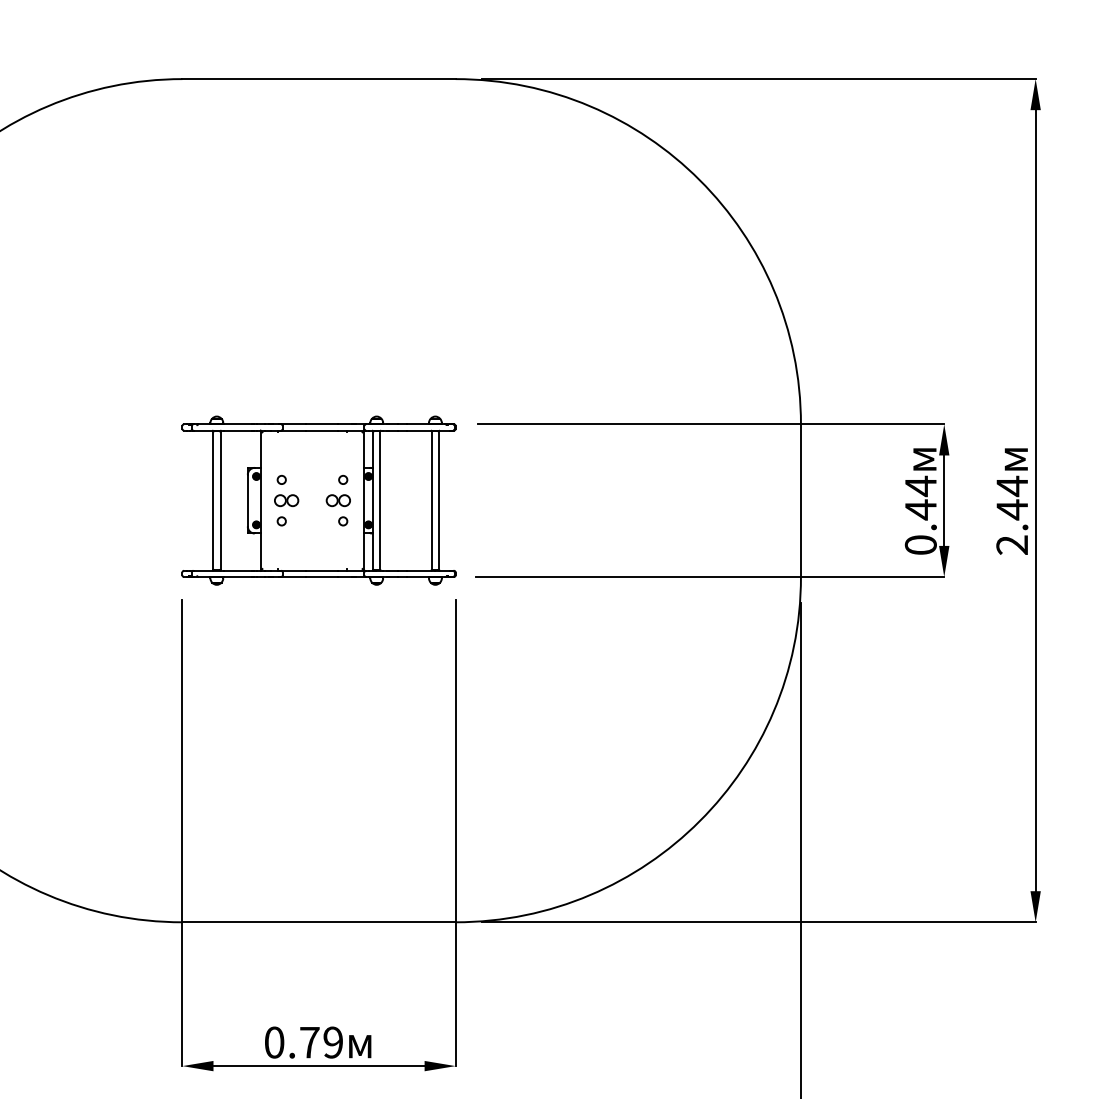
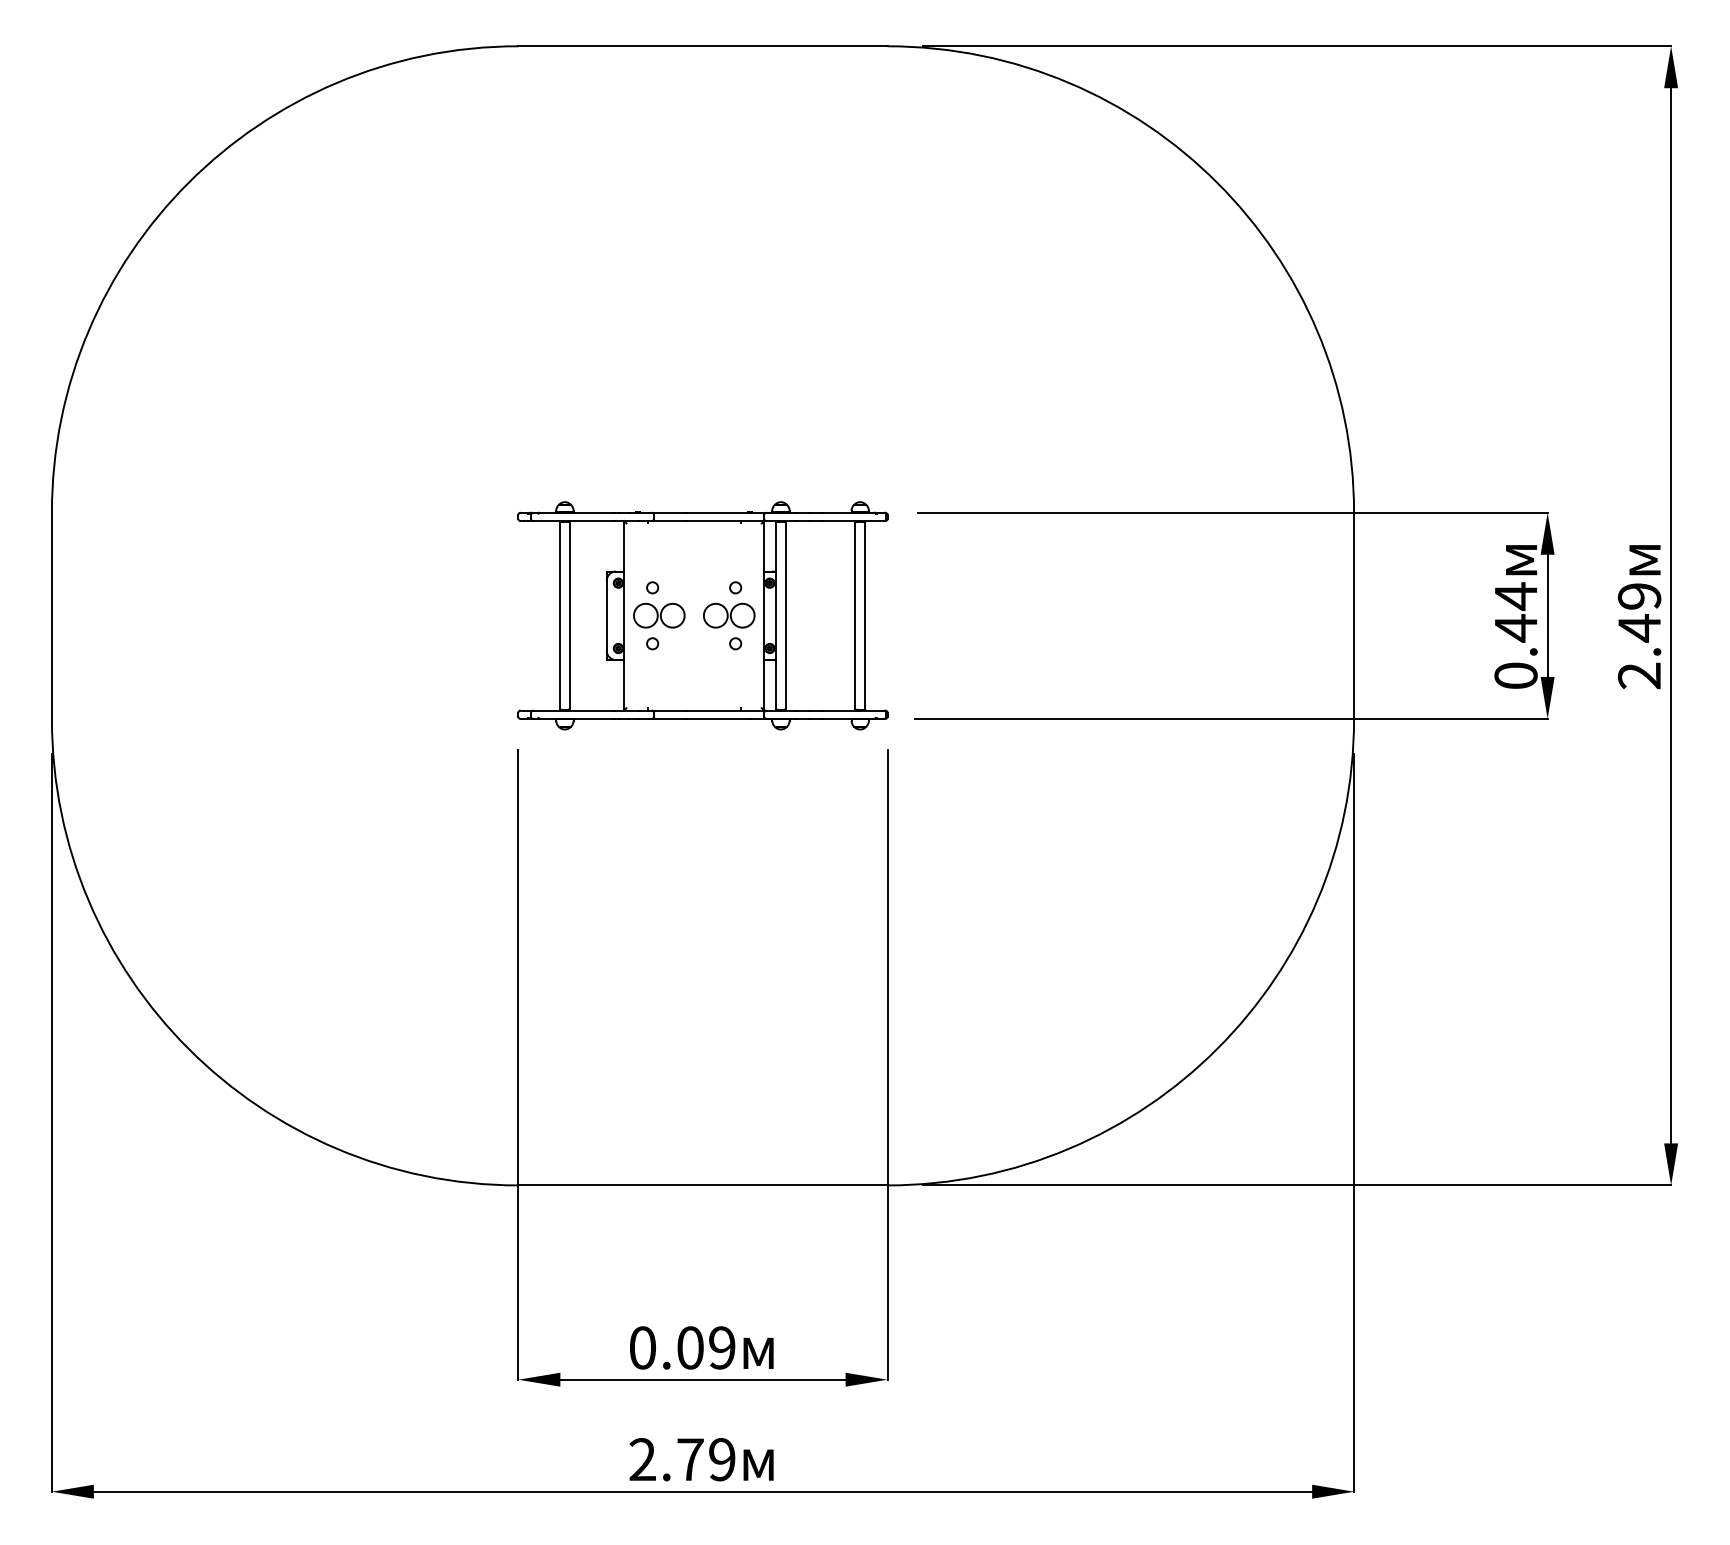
text: (1012, 486) -> (1639, 596), 2.44 -> 2.49
part: (286, 500) -> (658, 615), size x1.6
part: (337, 500) -> (728, 615), size x1.6
text: (309, 1042) -> (690, 1347), 0.79 -> 0.09

